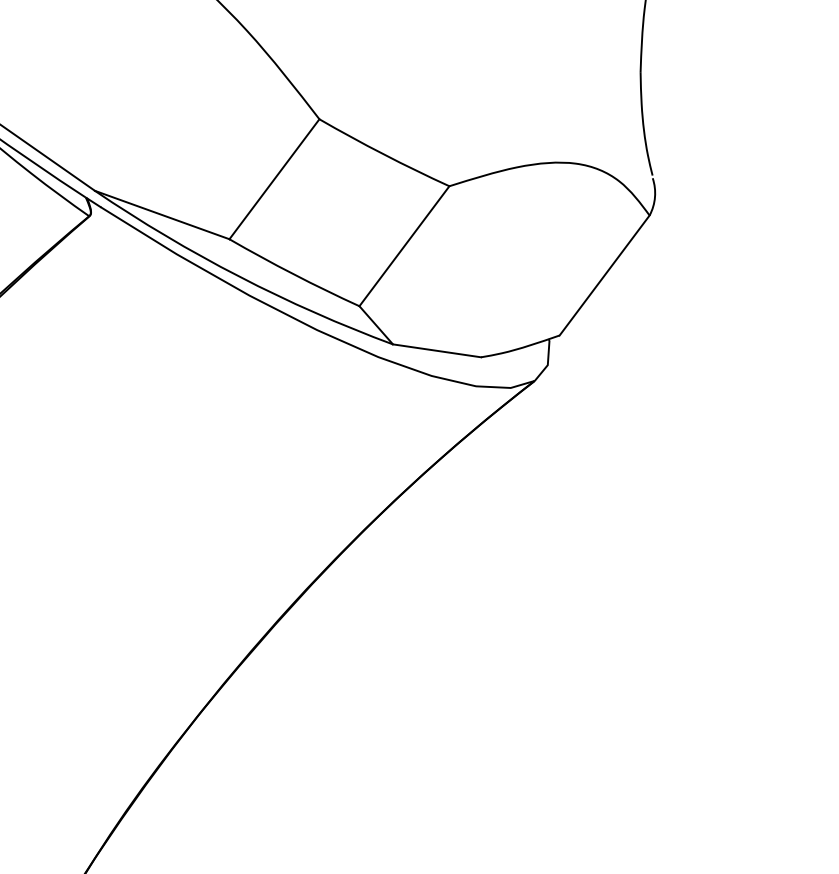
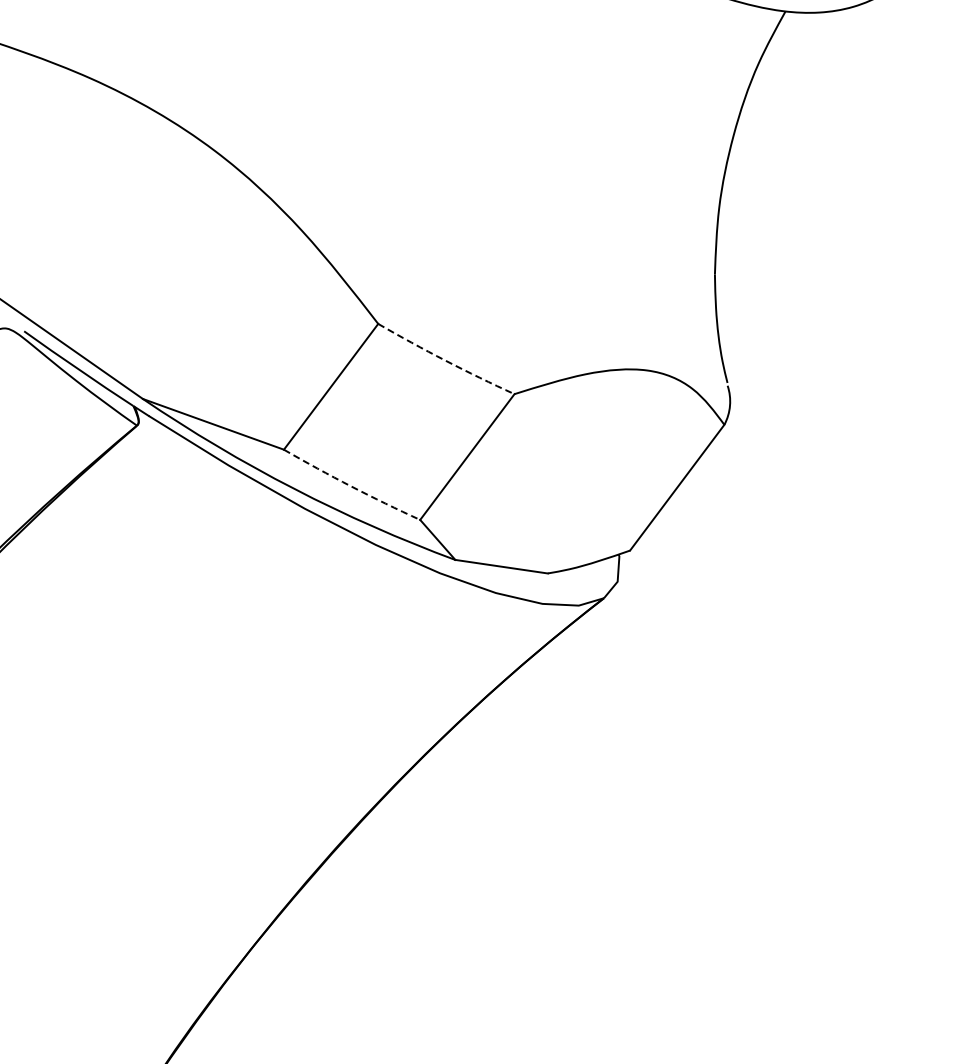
arc: (383, 154) -> (445, 360), solid -> dashed
arc: (293, 274) -> (351, 486), solid -> dashed

